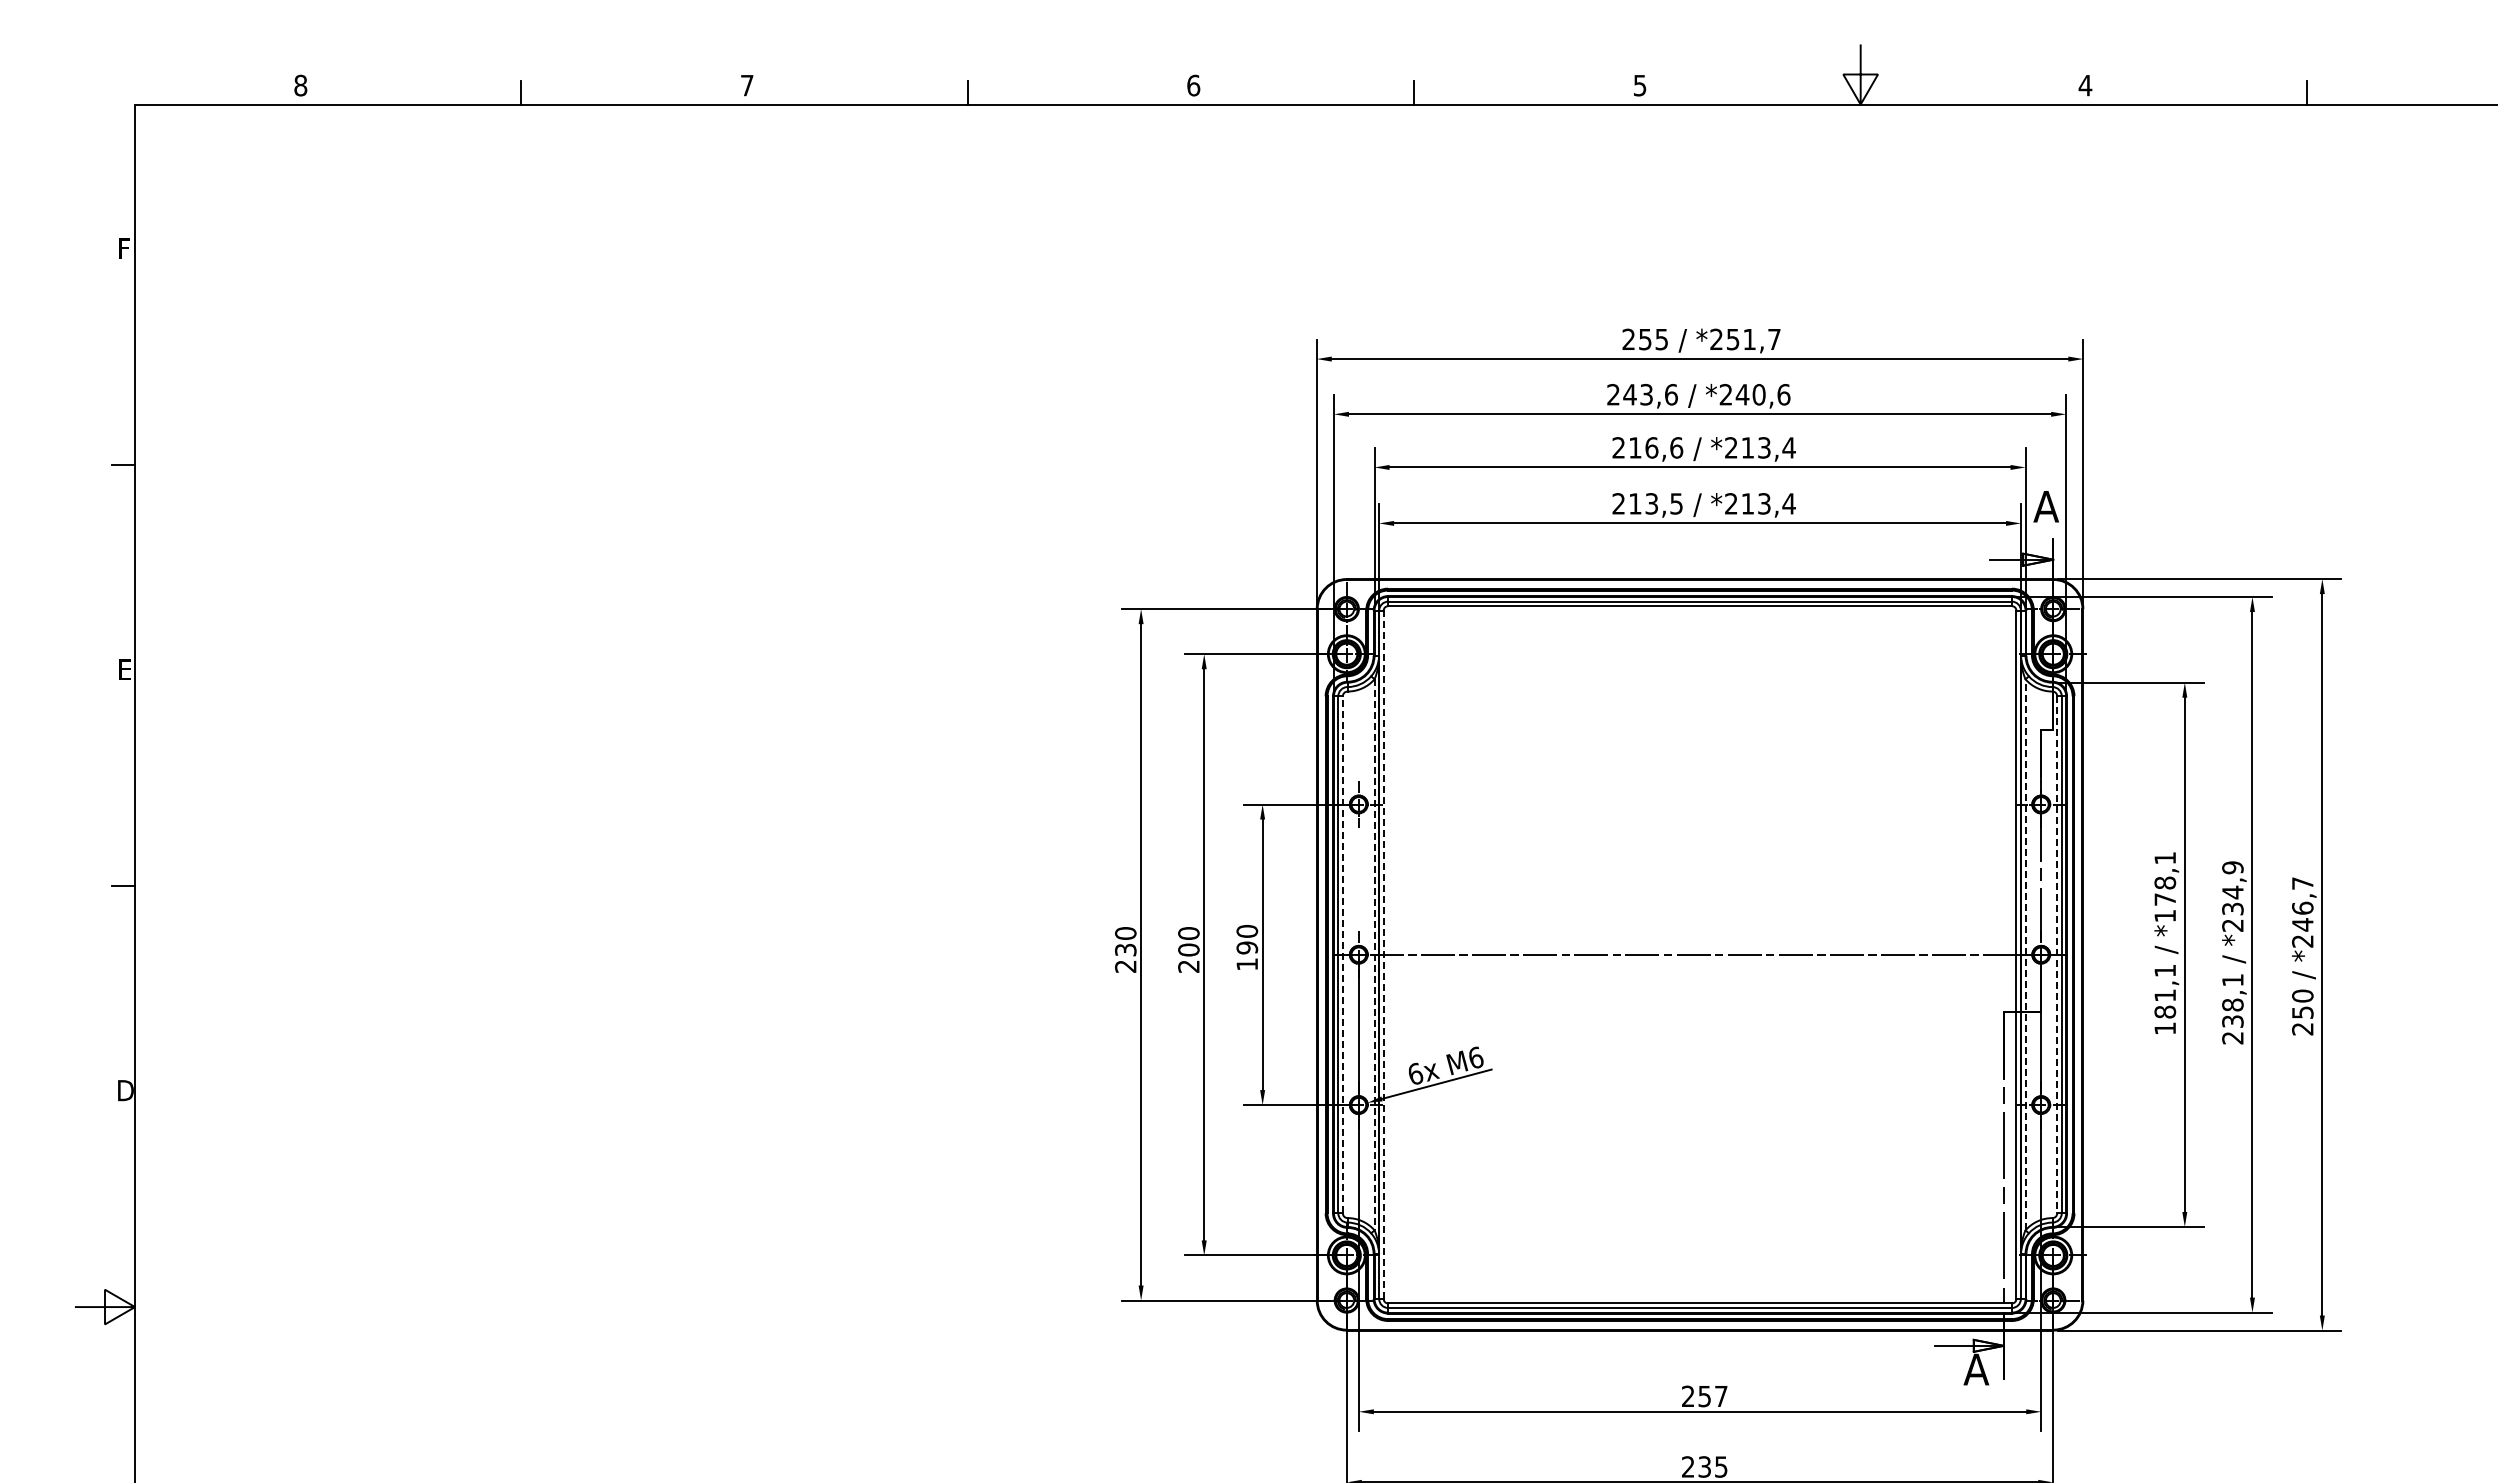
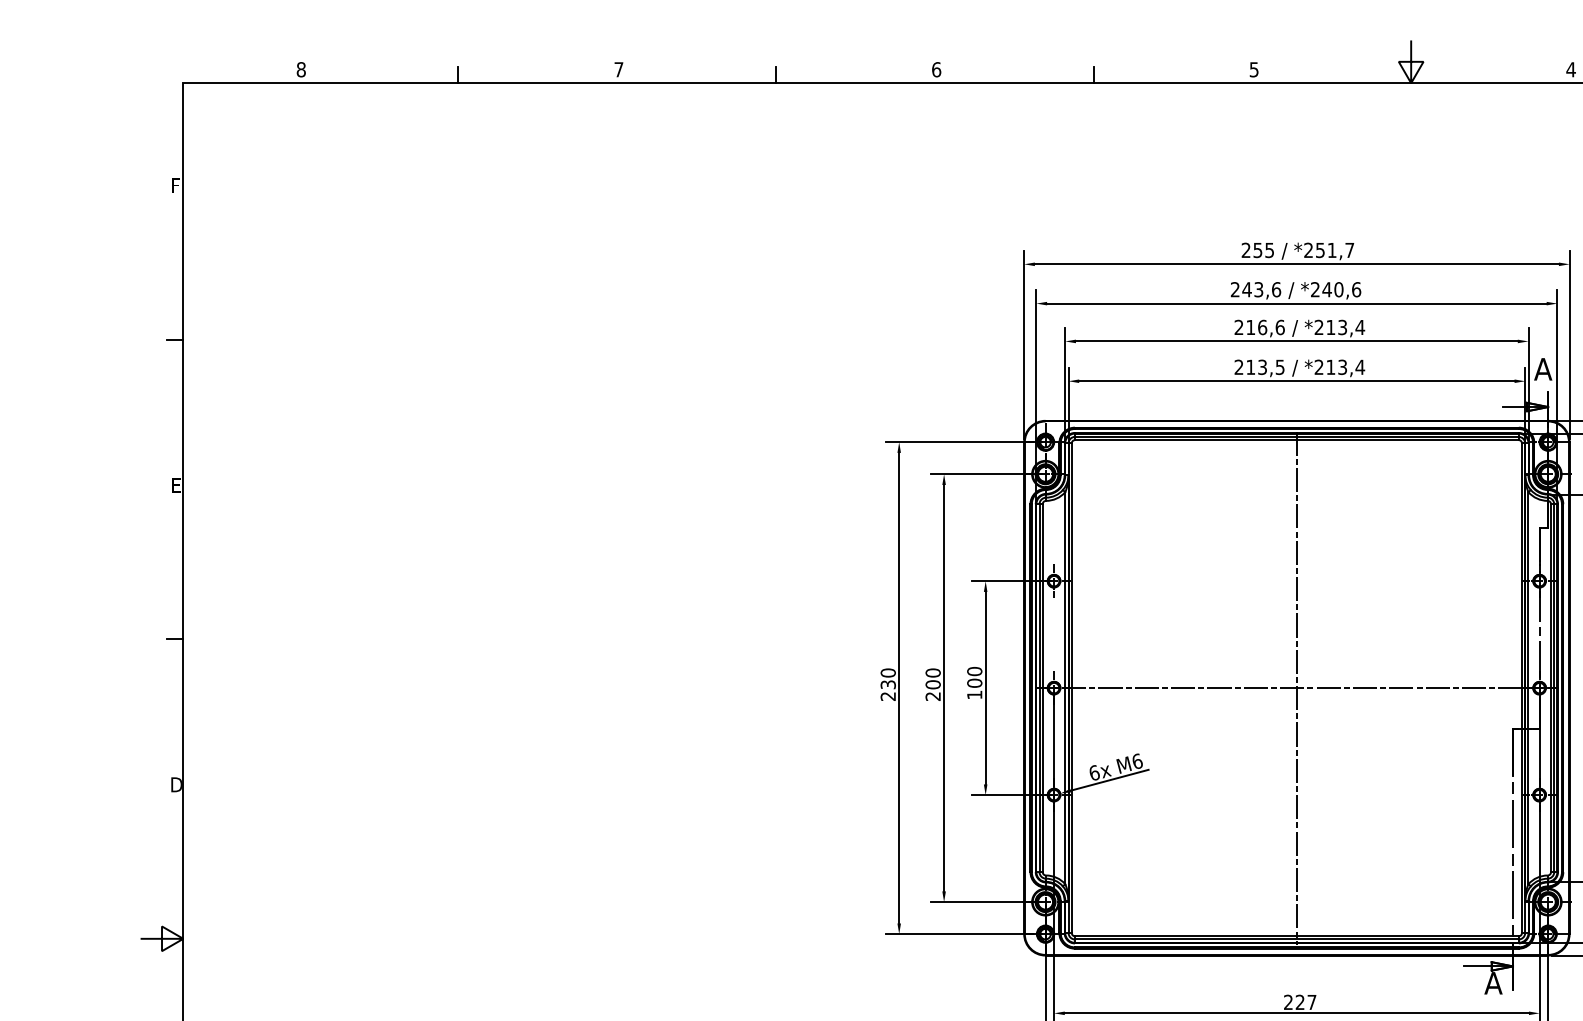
text: (1247, 947) -> (974, 682), 190 -> 100
line: (1342, 954) -> (1042, 687), dashed -> solid
line: (1374, 954) -> (1065, 687), dashed -> solid
line: (1383, 954) -> (1071, 687), dashed -> solid
line: (1700, 954) -> (1297, 687), added
line: (2025, 954) -> (1528, 687), dashed -> solid
line: (2057, 954) -> (1551, 687), dashed -> solid
text: (1704, 1396) -> (1300, 1002), 257 -> 227

